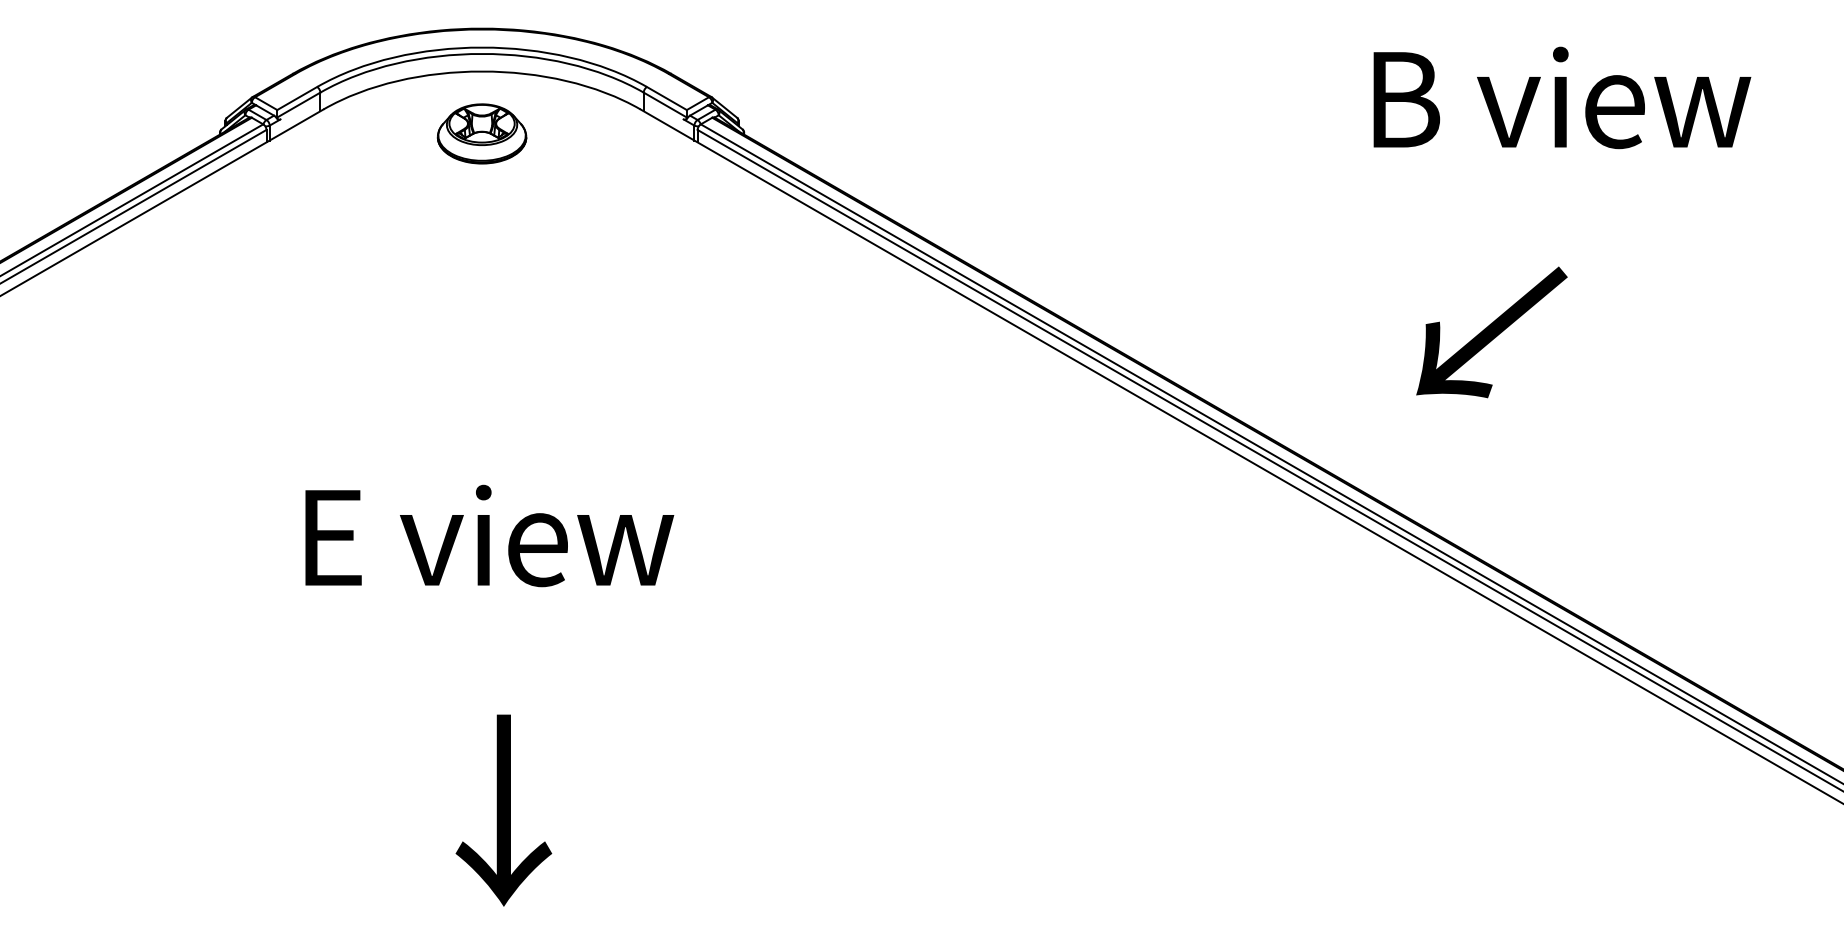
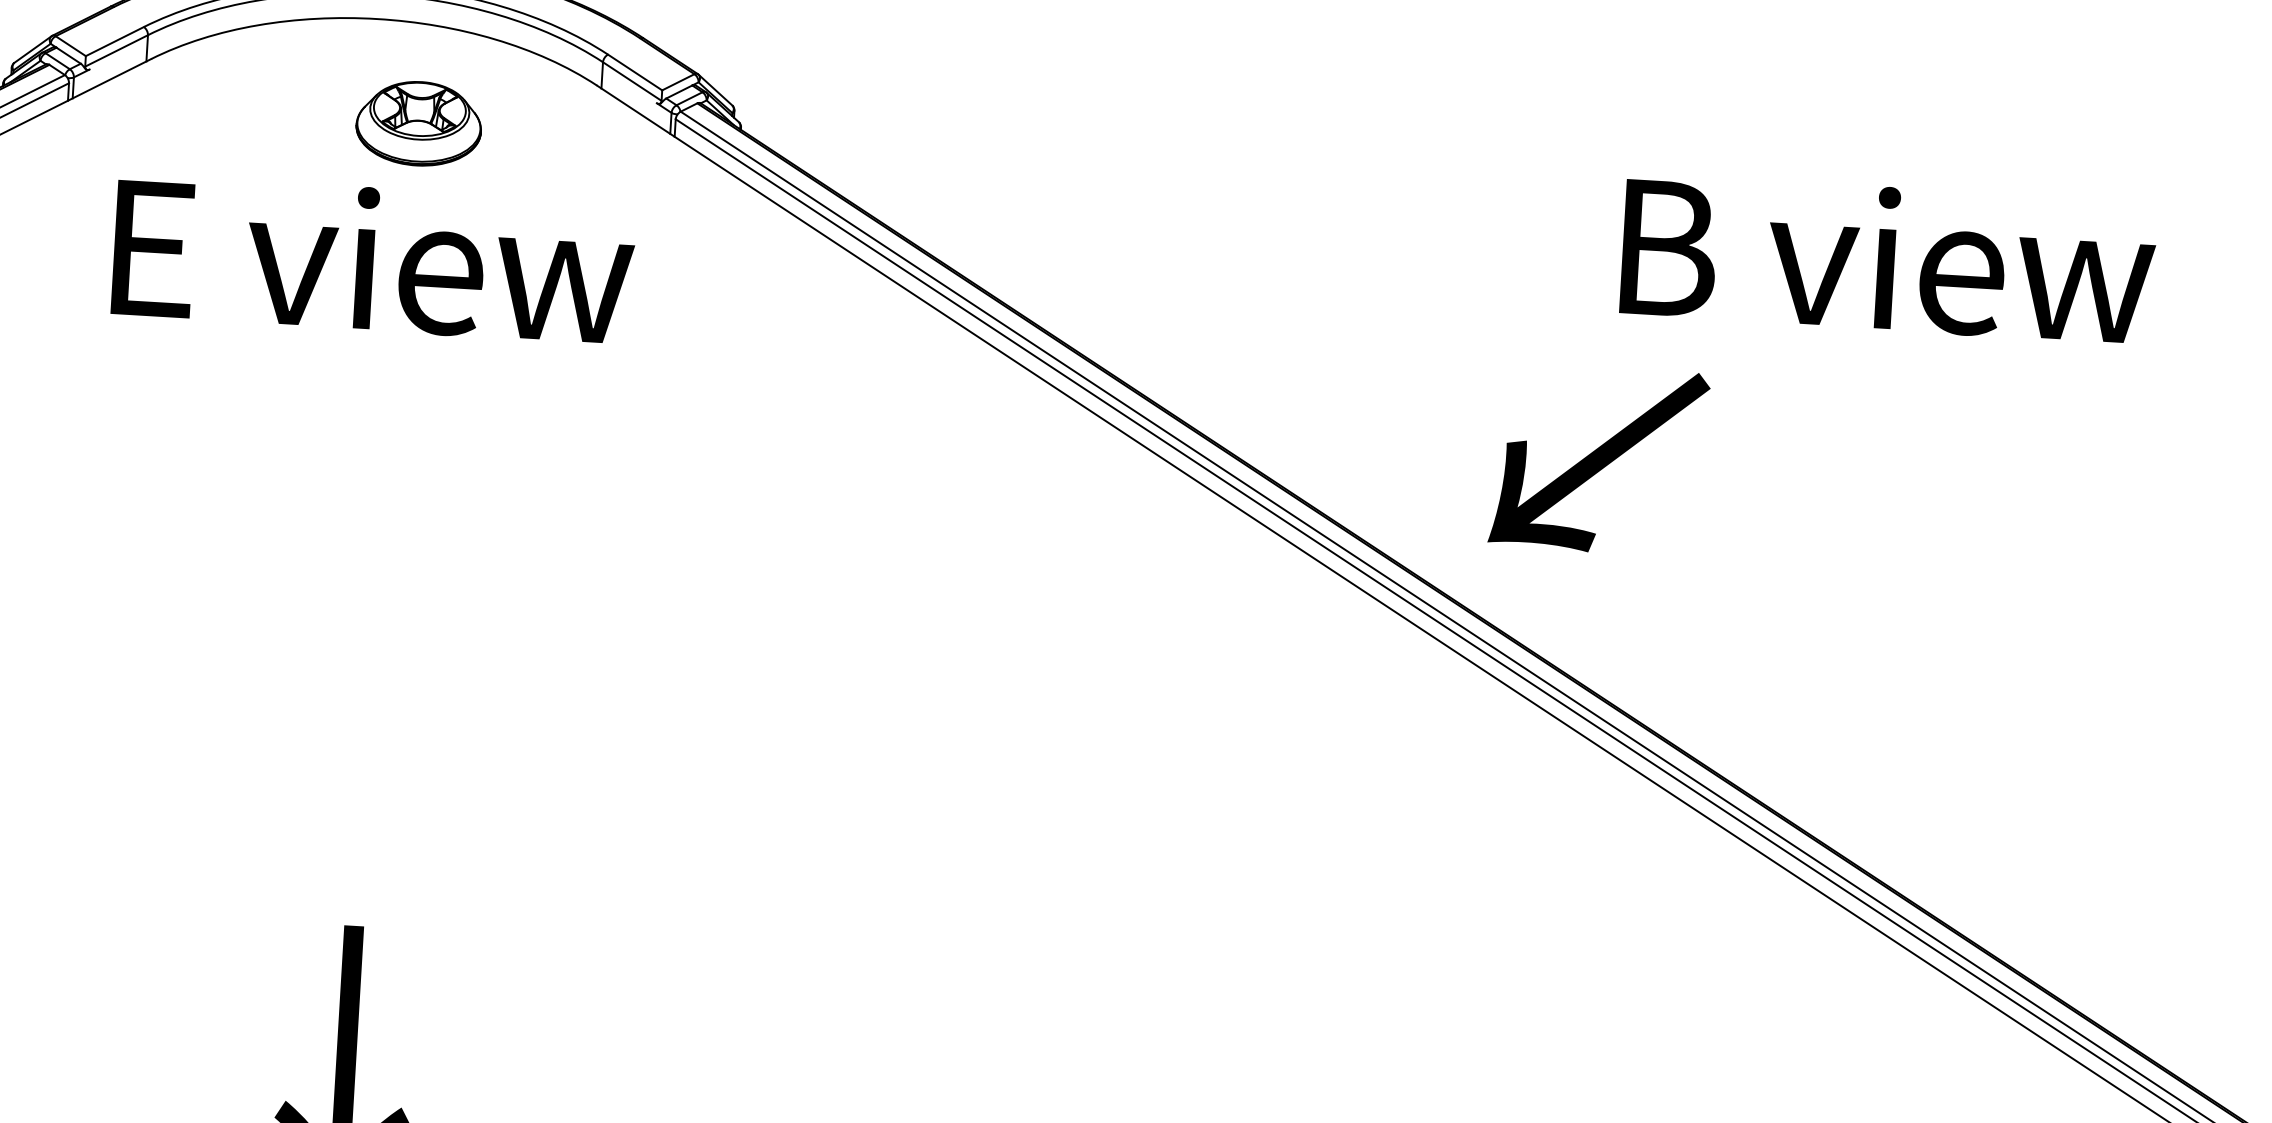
text: (1562, 97) -> (1888, 258), moved
part: (481, 133) -> (418, 123), moved
text: (1491, 332) -> (1598, 460), moved
text: (489, 535) -> (373, 258), moved

